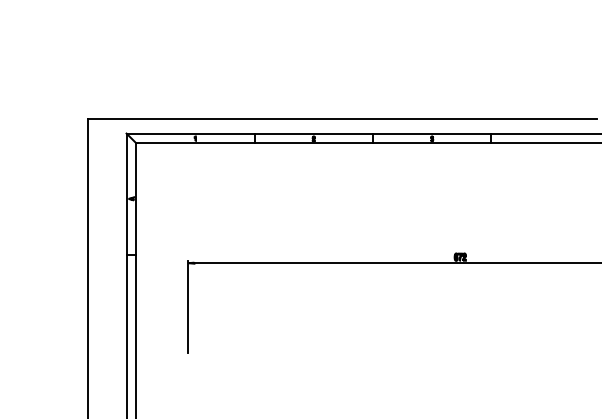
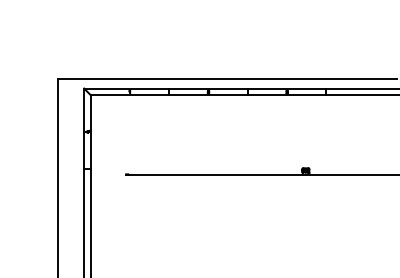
line: (188, 306) -> (125, 203), removed

